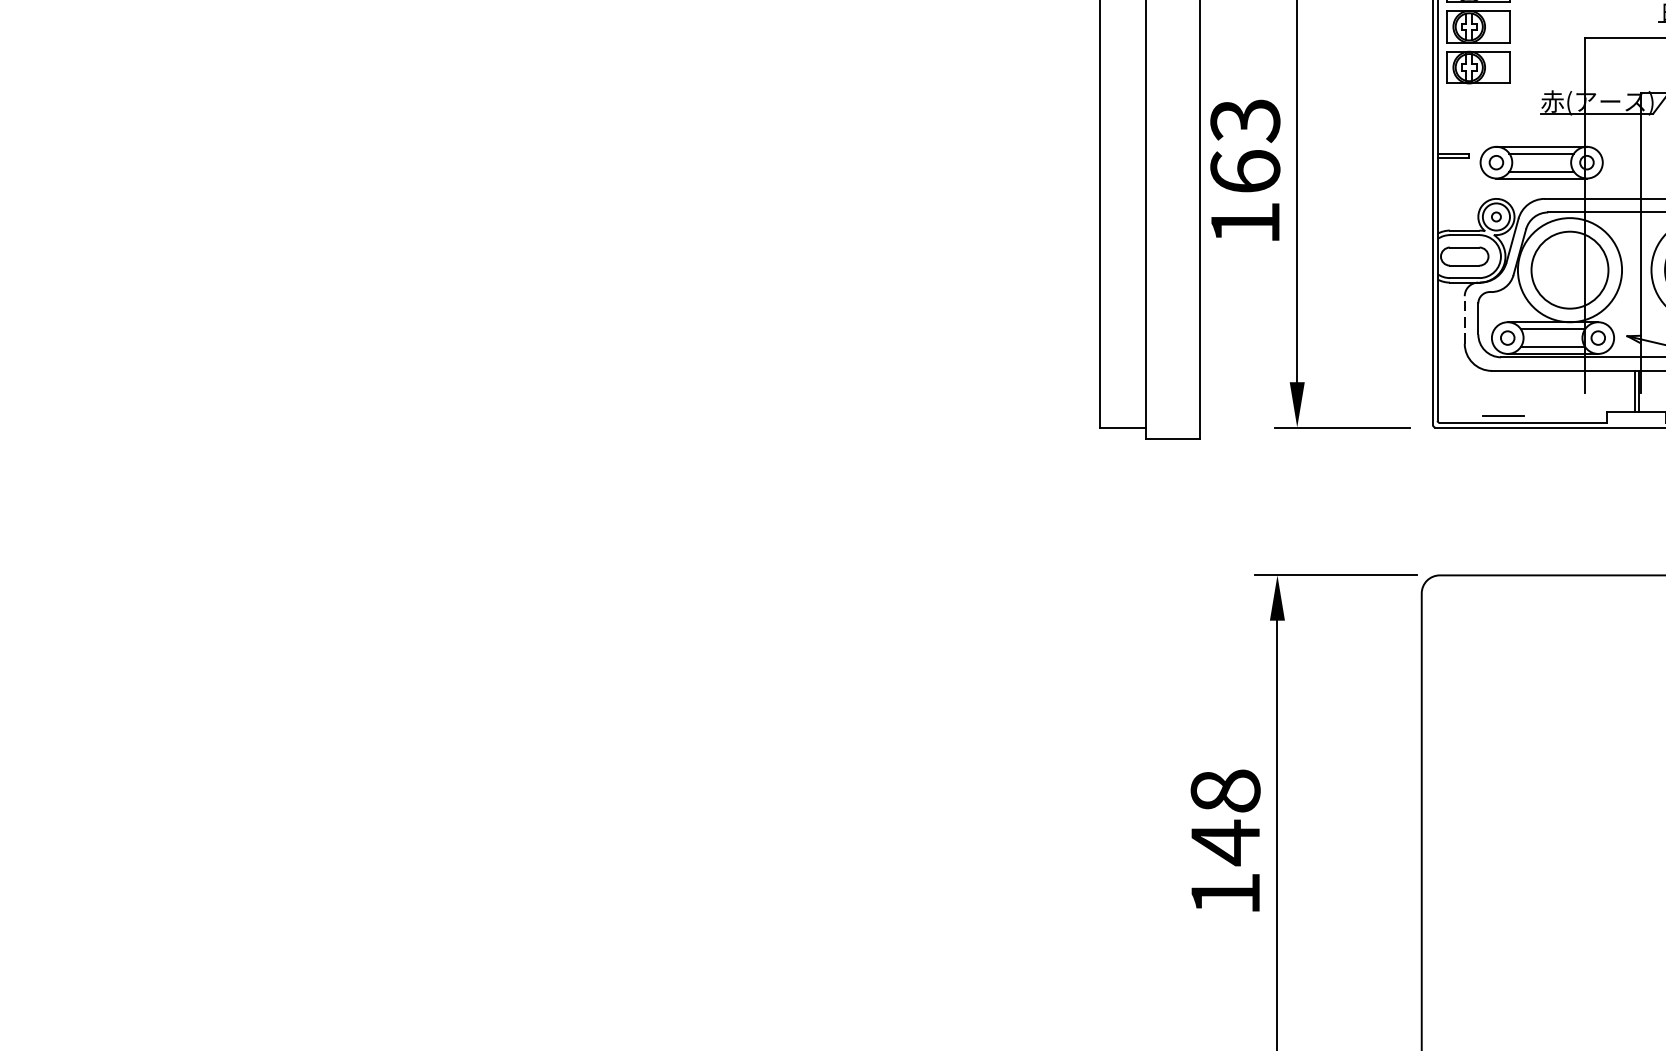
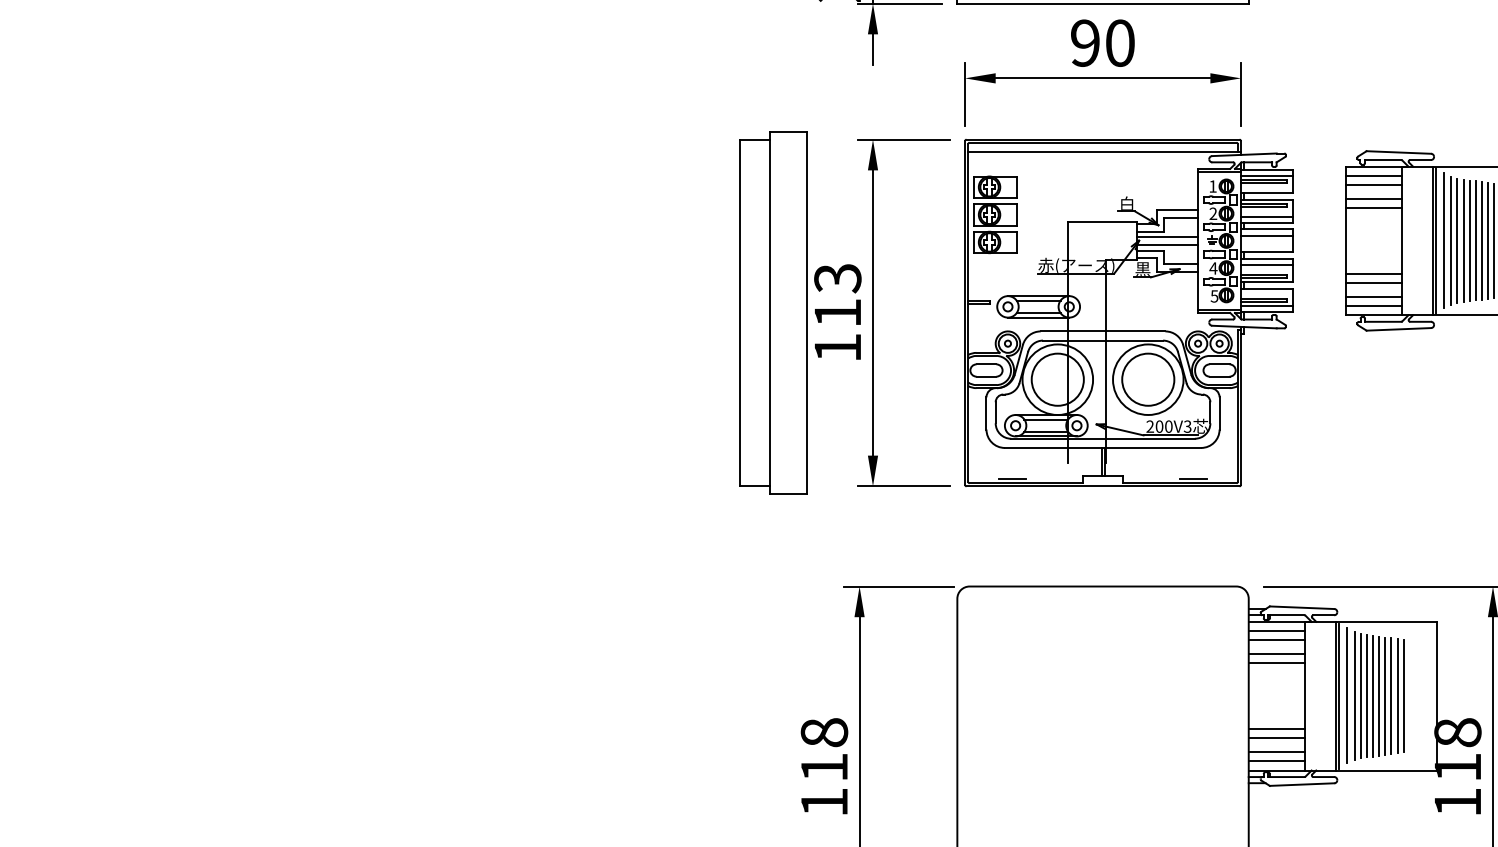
text: (1244, 170) -> (837, 312), 163 -> 113
line: (1464, 318) -> (986, 412), dashed -> solid
text: (1225, 842) -> (824, 767), 148 -> 118

